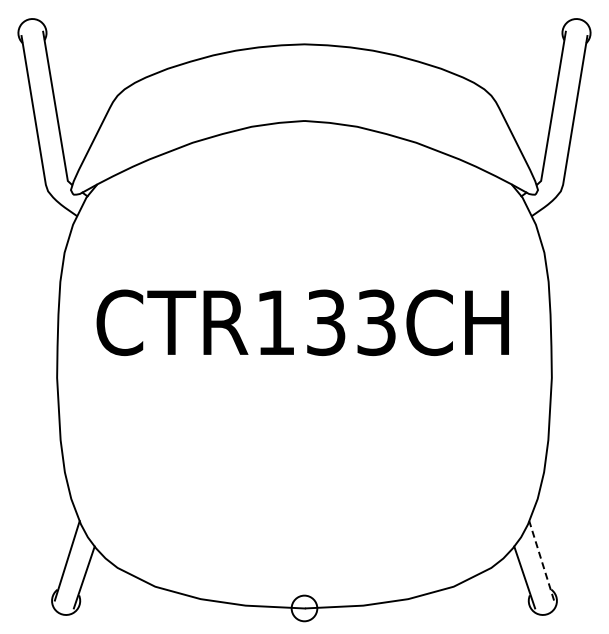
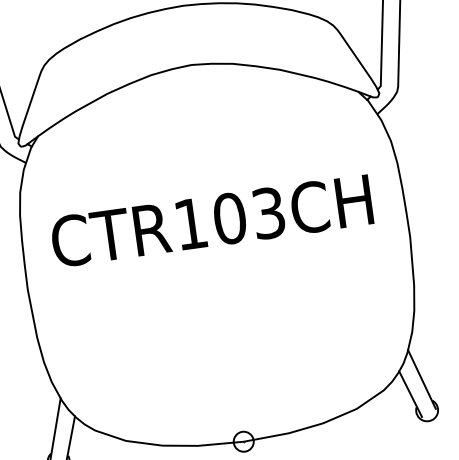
text: (326, 322) -> (230, 218), CTR133CH -> CTR103CH
line: (541, 560) -> (421, 379), dashed -> solid

